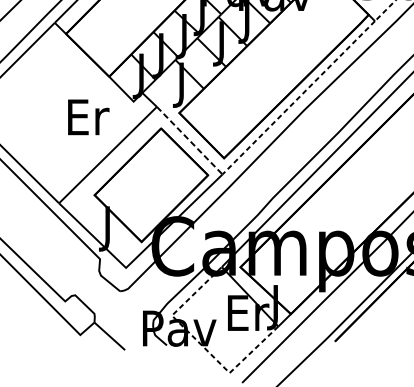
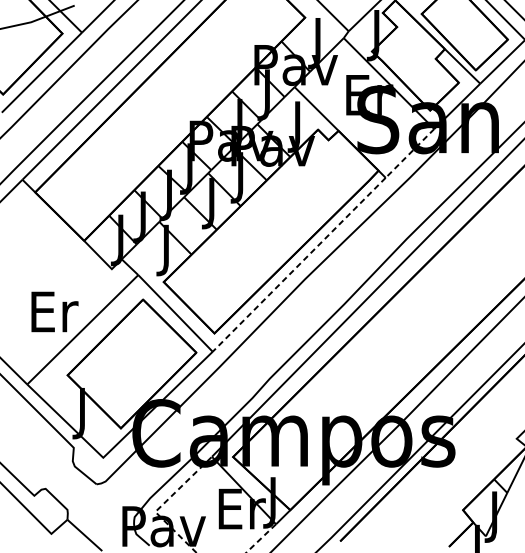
text: (88, 116) -> (54, 311), moved
line: (189, 140) -> (175, 313), dashed -> solid

